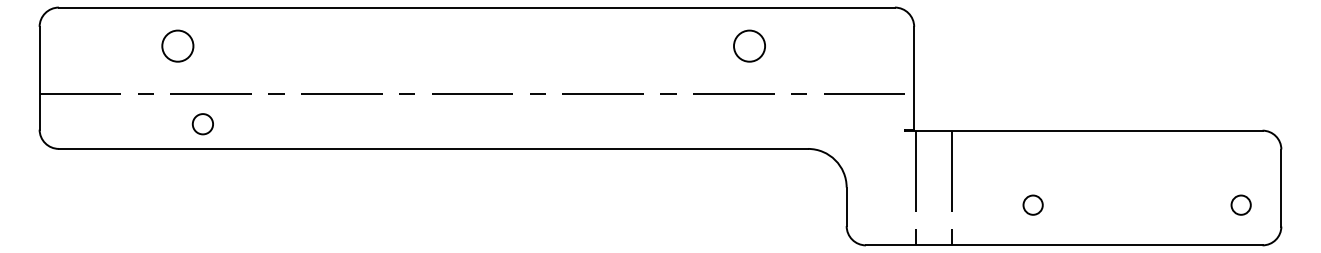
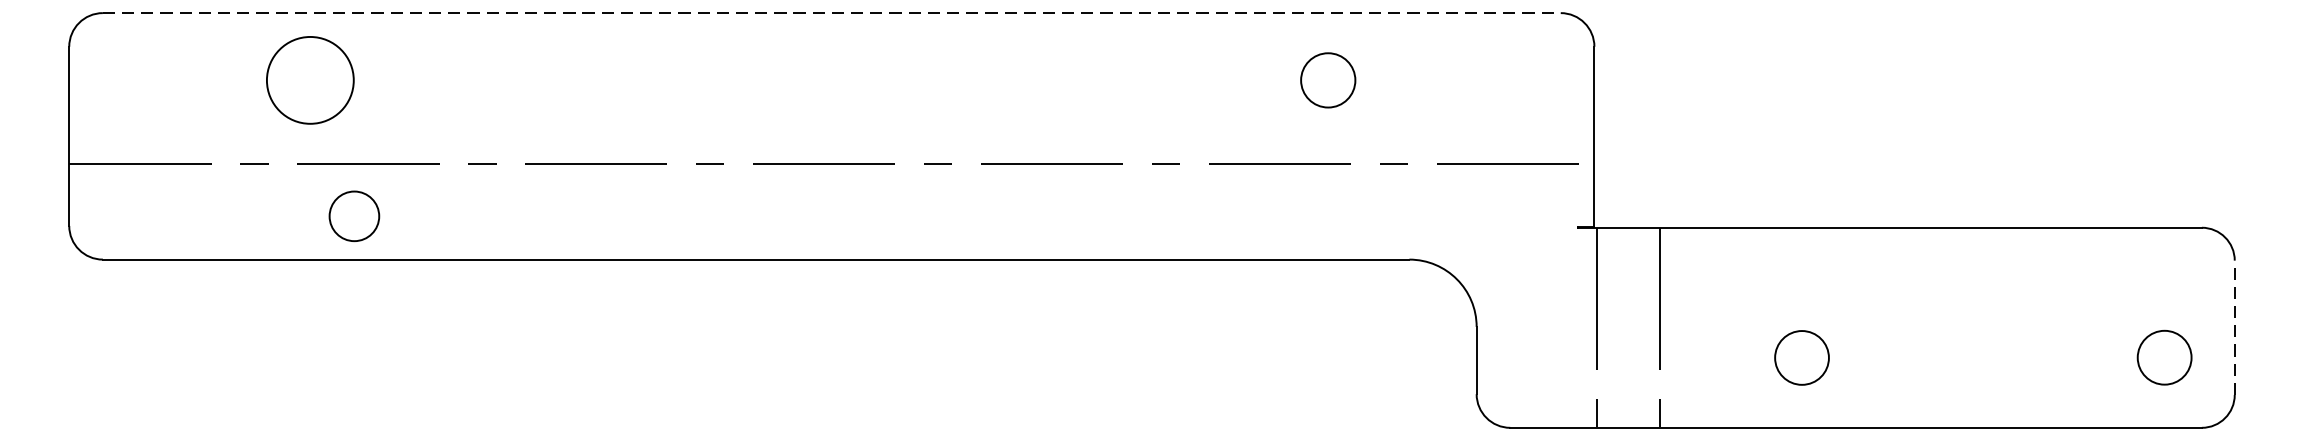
line: (476, 7) -> (831, 12), solid -> dashed
circle: (177, 45) -> (309, 79), size x1.6
circle: (749, 45) -> (1328, 79), moved
circle: (202, 124) -> (353, 217), size x1.4
line: (1281, 188) -> (2234, 328), solid -> dashed
circle: (1032, 204) -> (1800, 356), size x1.6
circle: (1240, 204) -> (2163, 356), size x1.6

